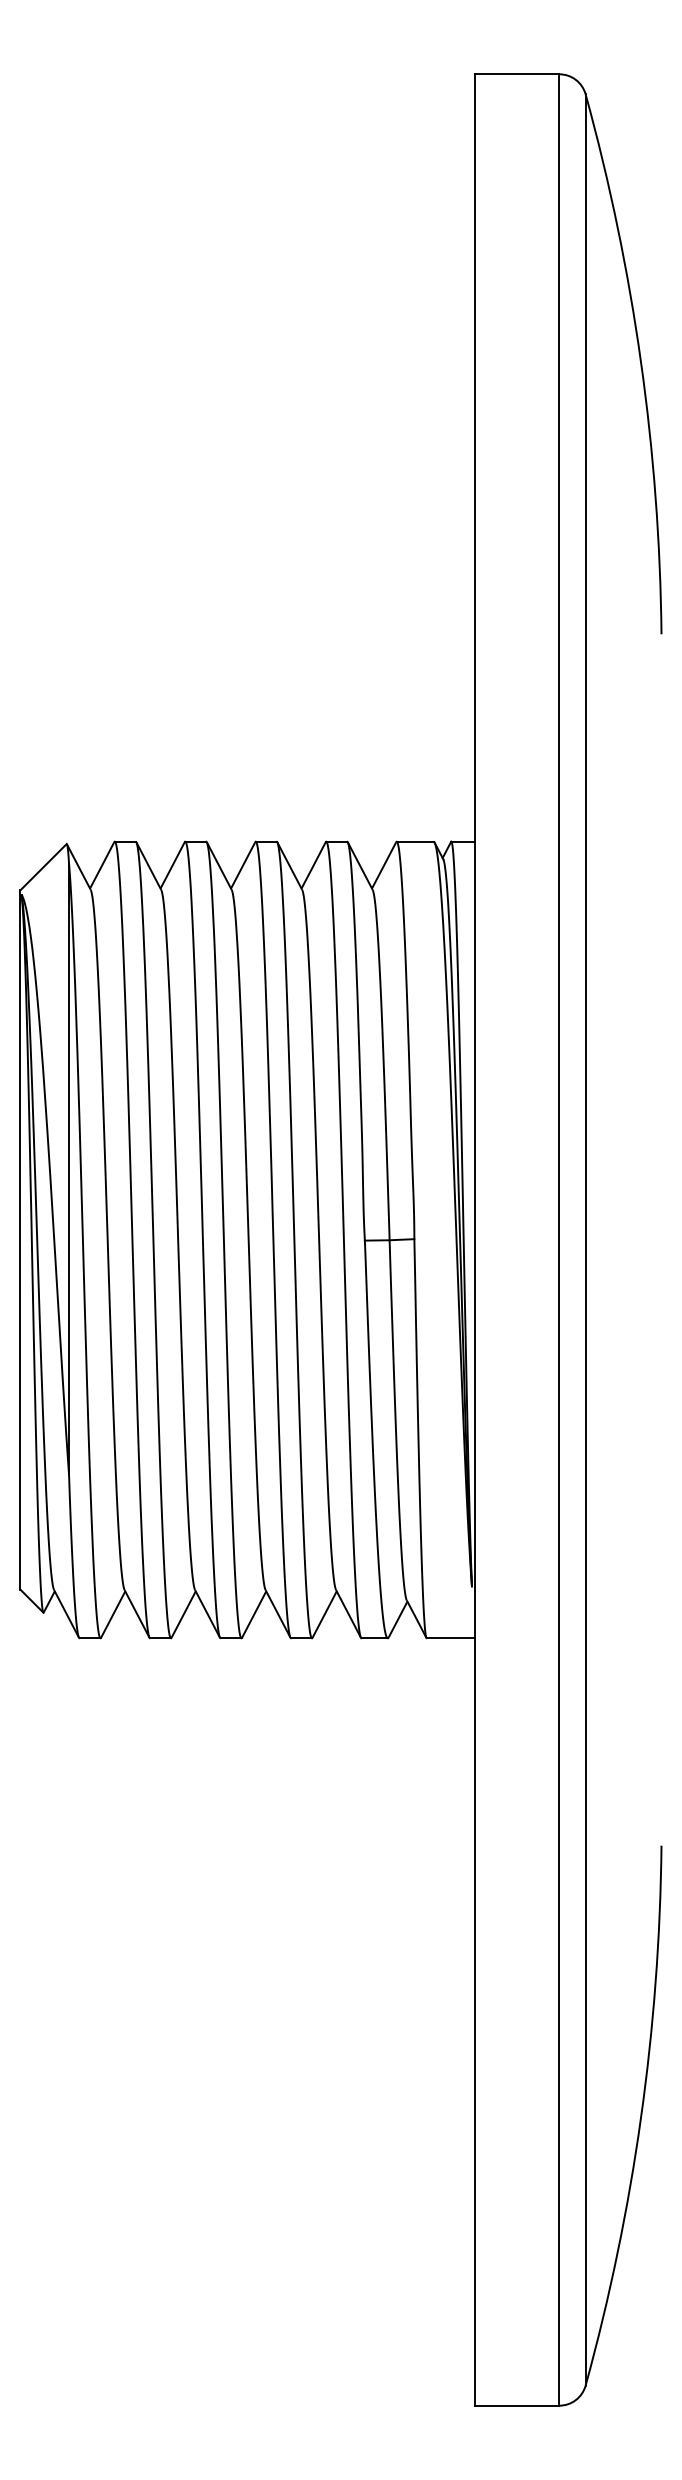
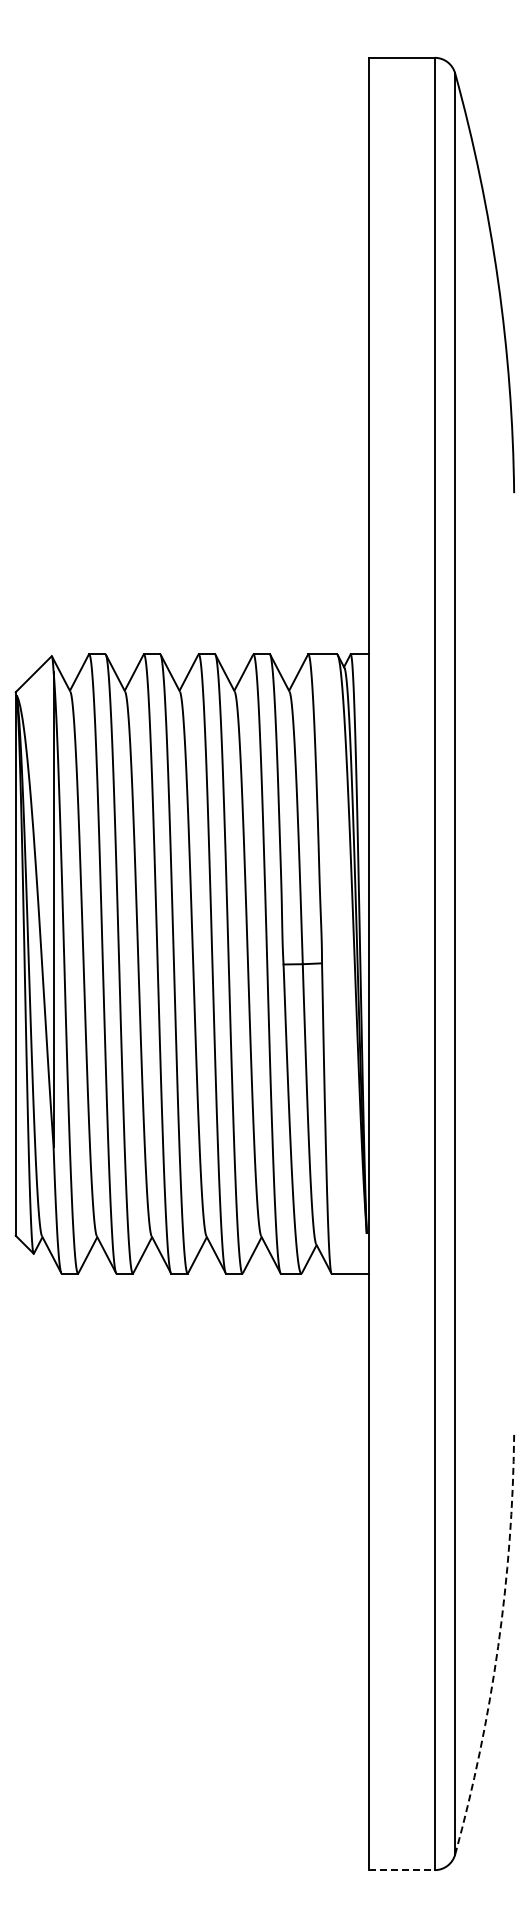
arc: (641, 2117) -> (498, 1646), solid -> dashed
line: (517, 2406) -> (402, 1870), solid -> dashed

